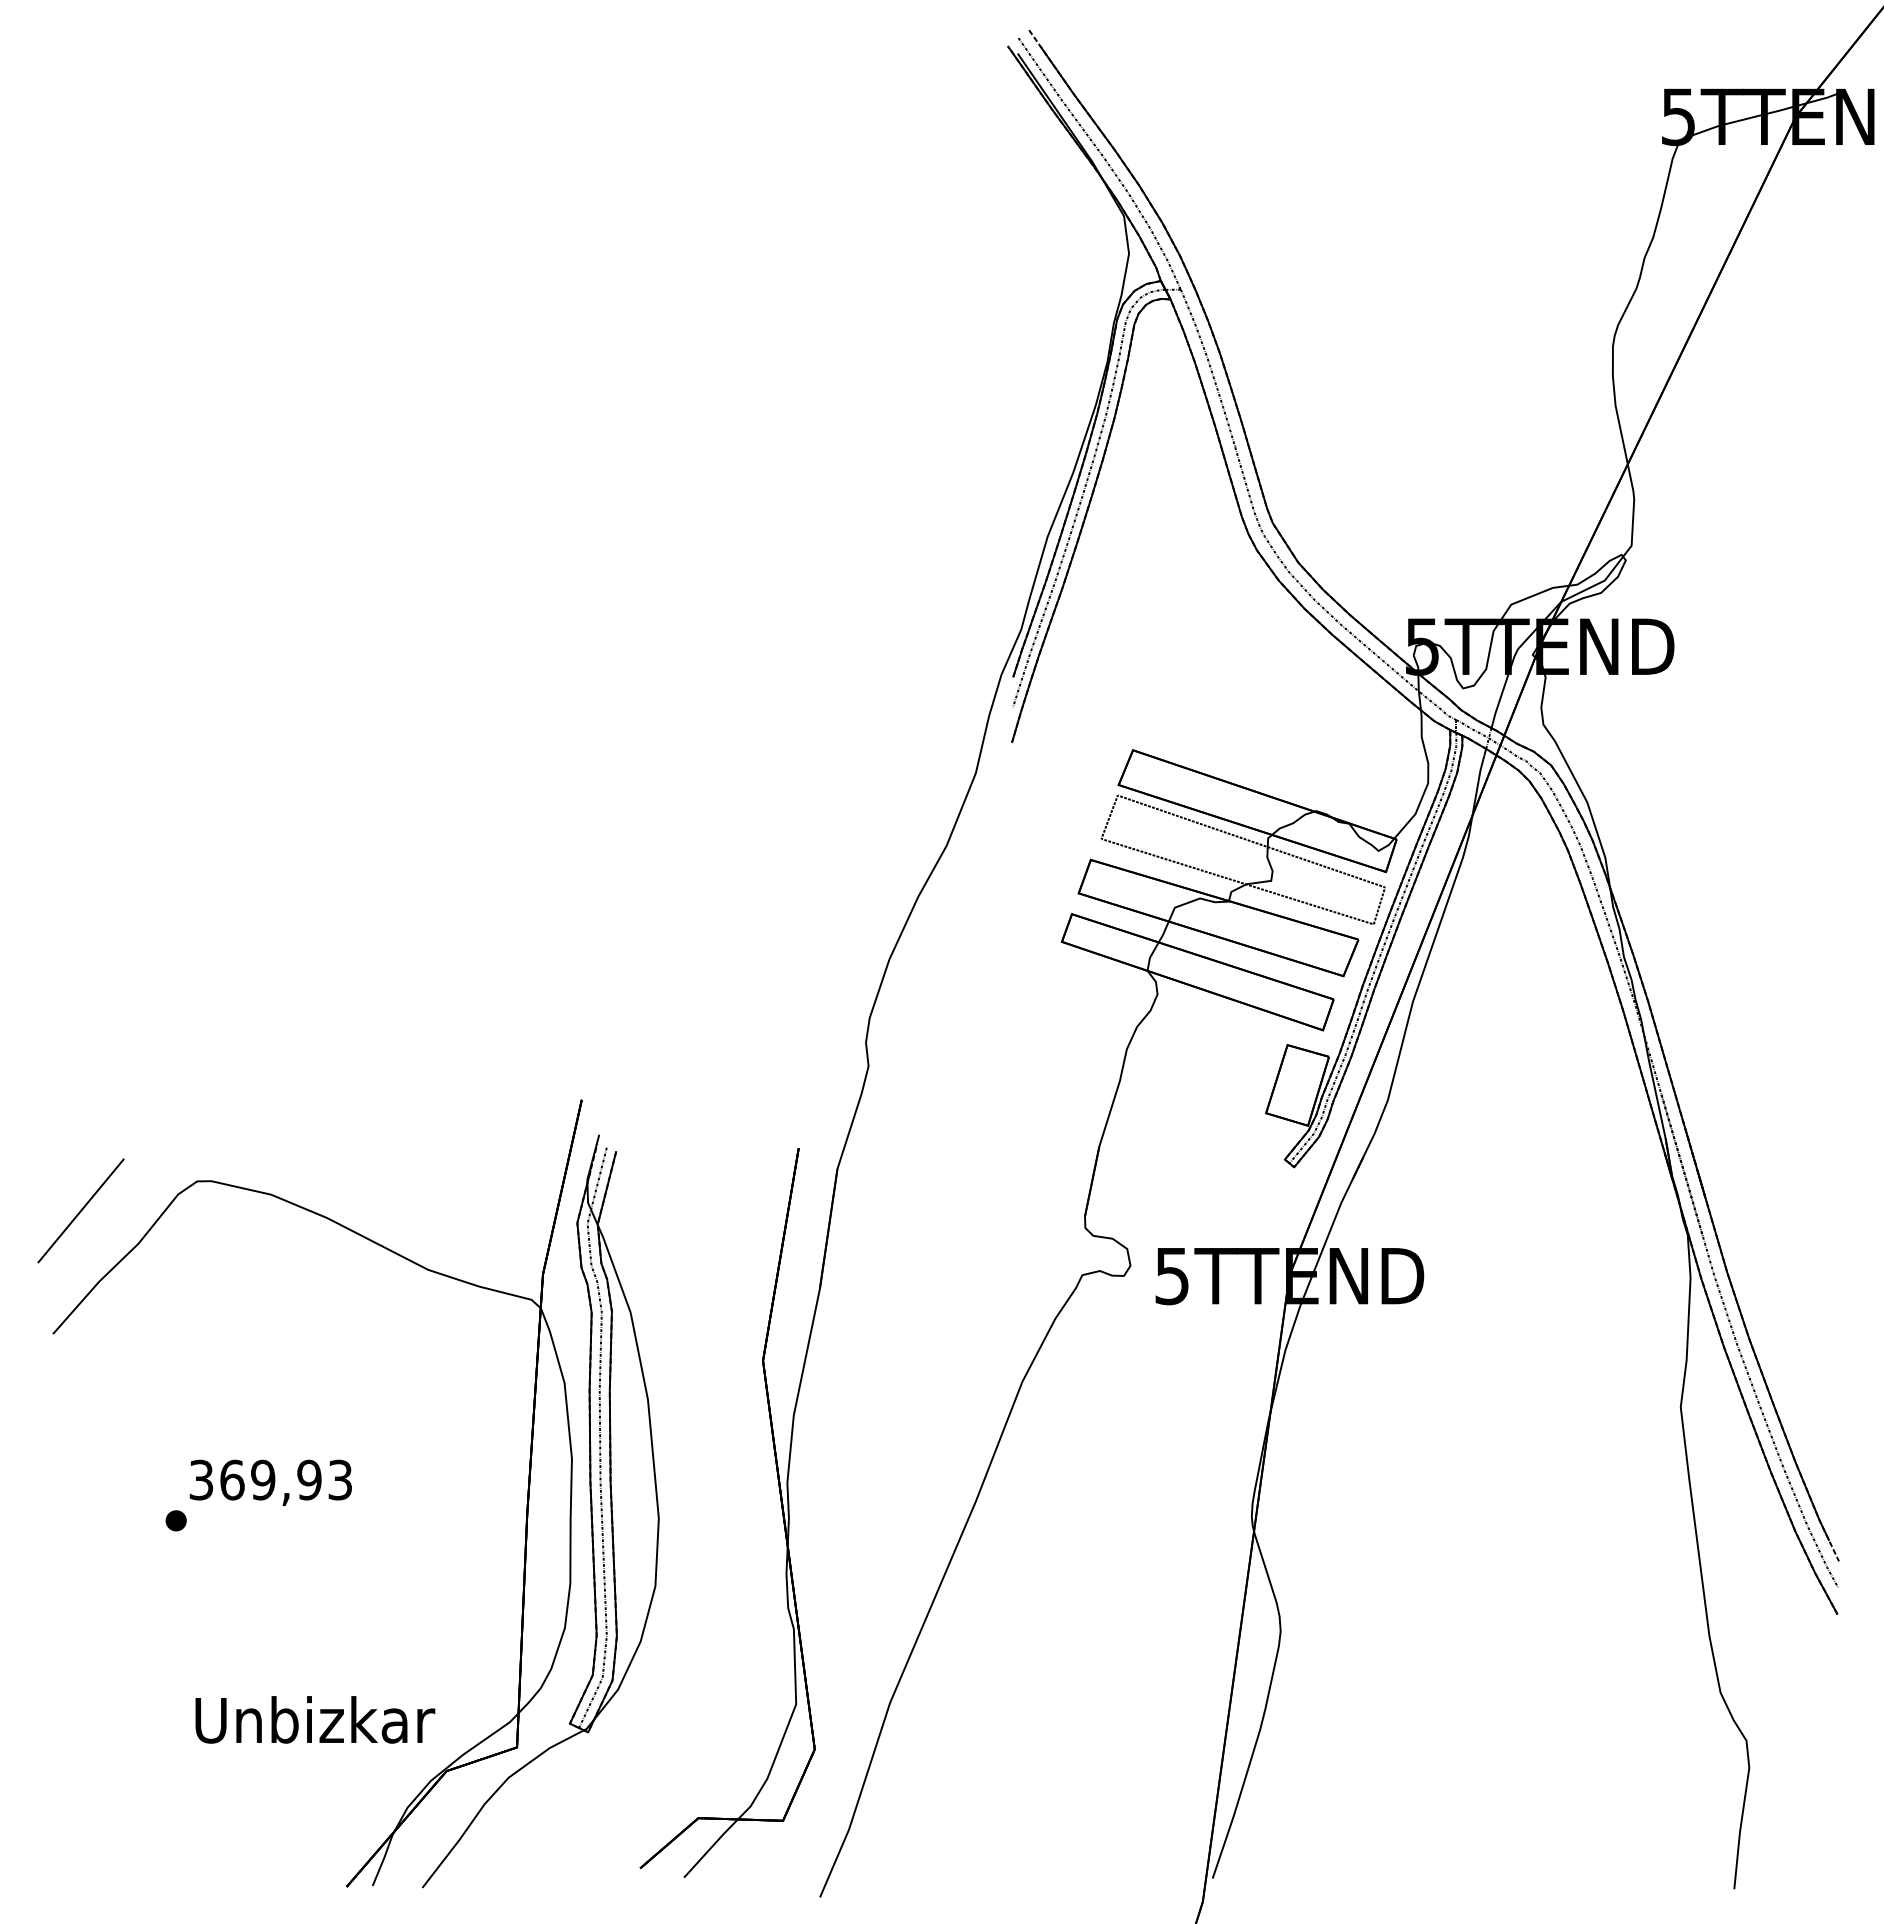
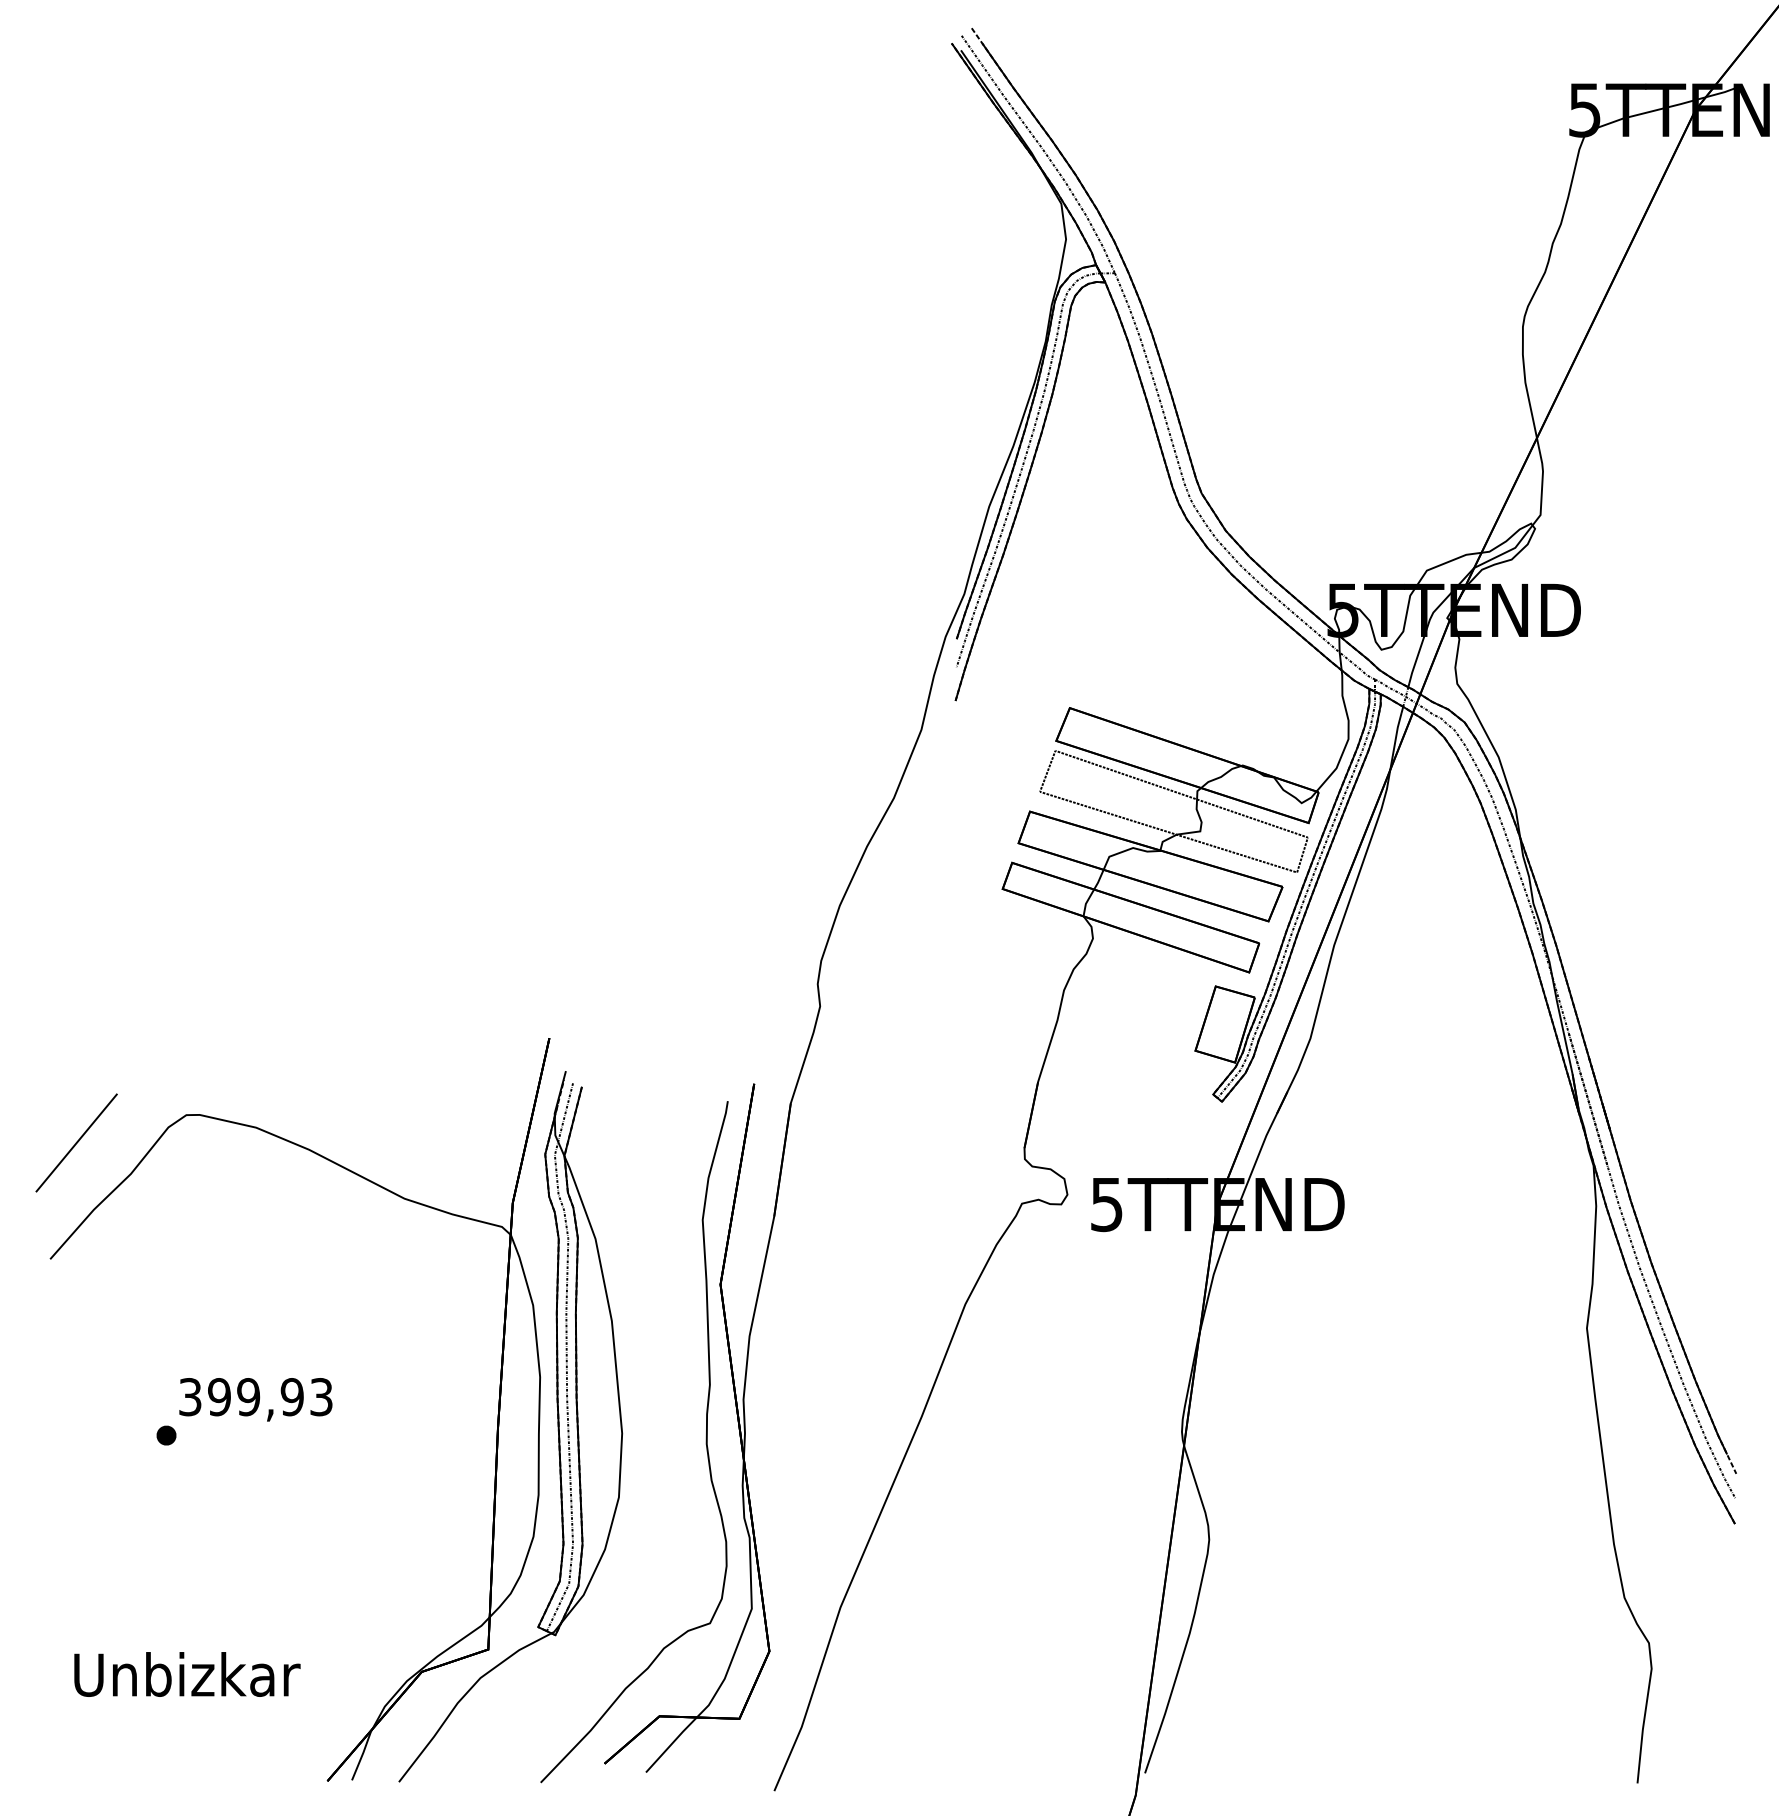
text: (232, 1479) -> (219, 1396), 369,93 -> 399,93
curve: (747, 1527) -> (705, 1441), added
text: (315, 1719) -> (187, 1674), moved

